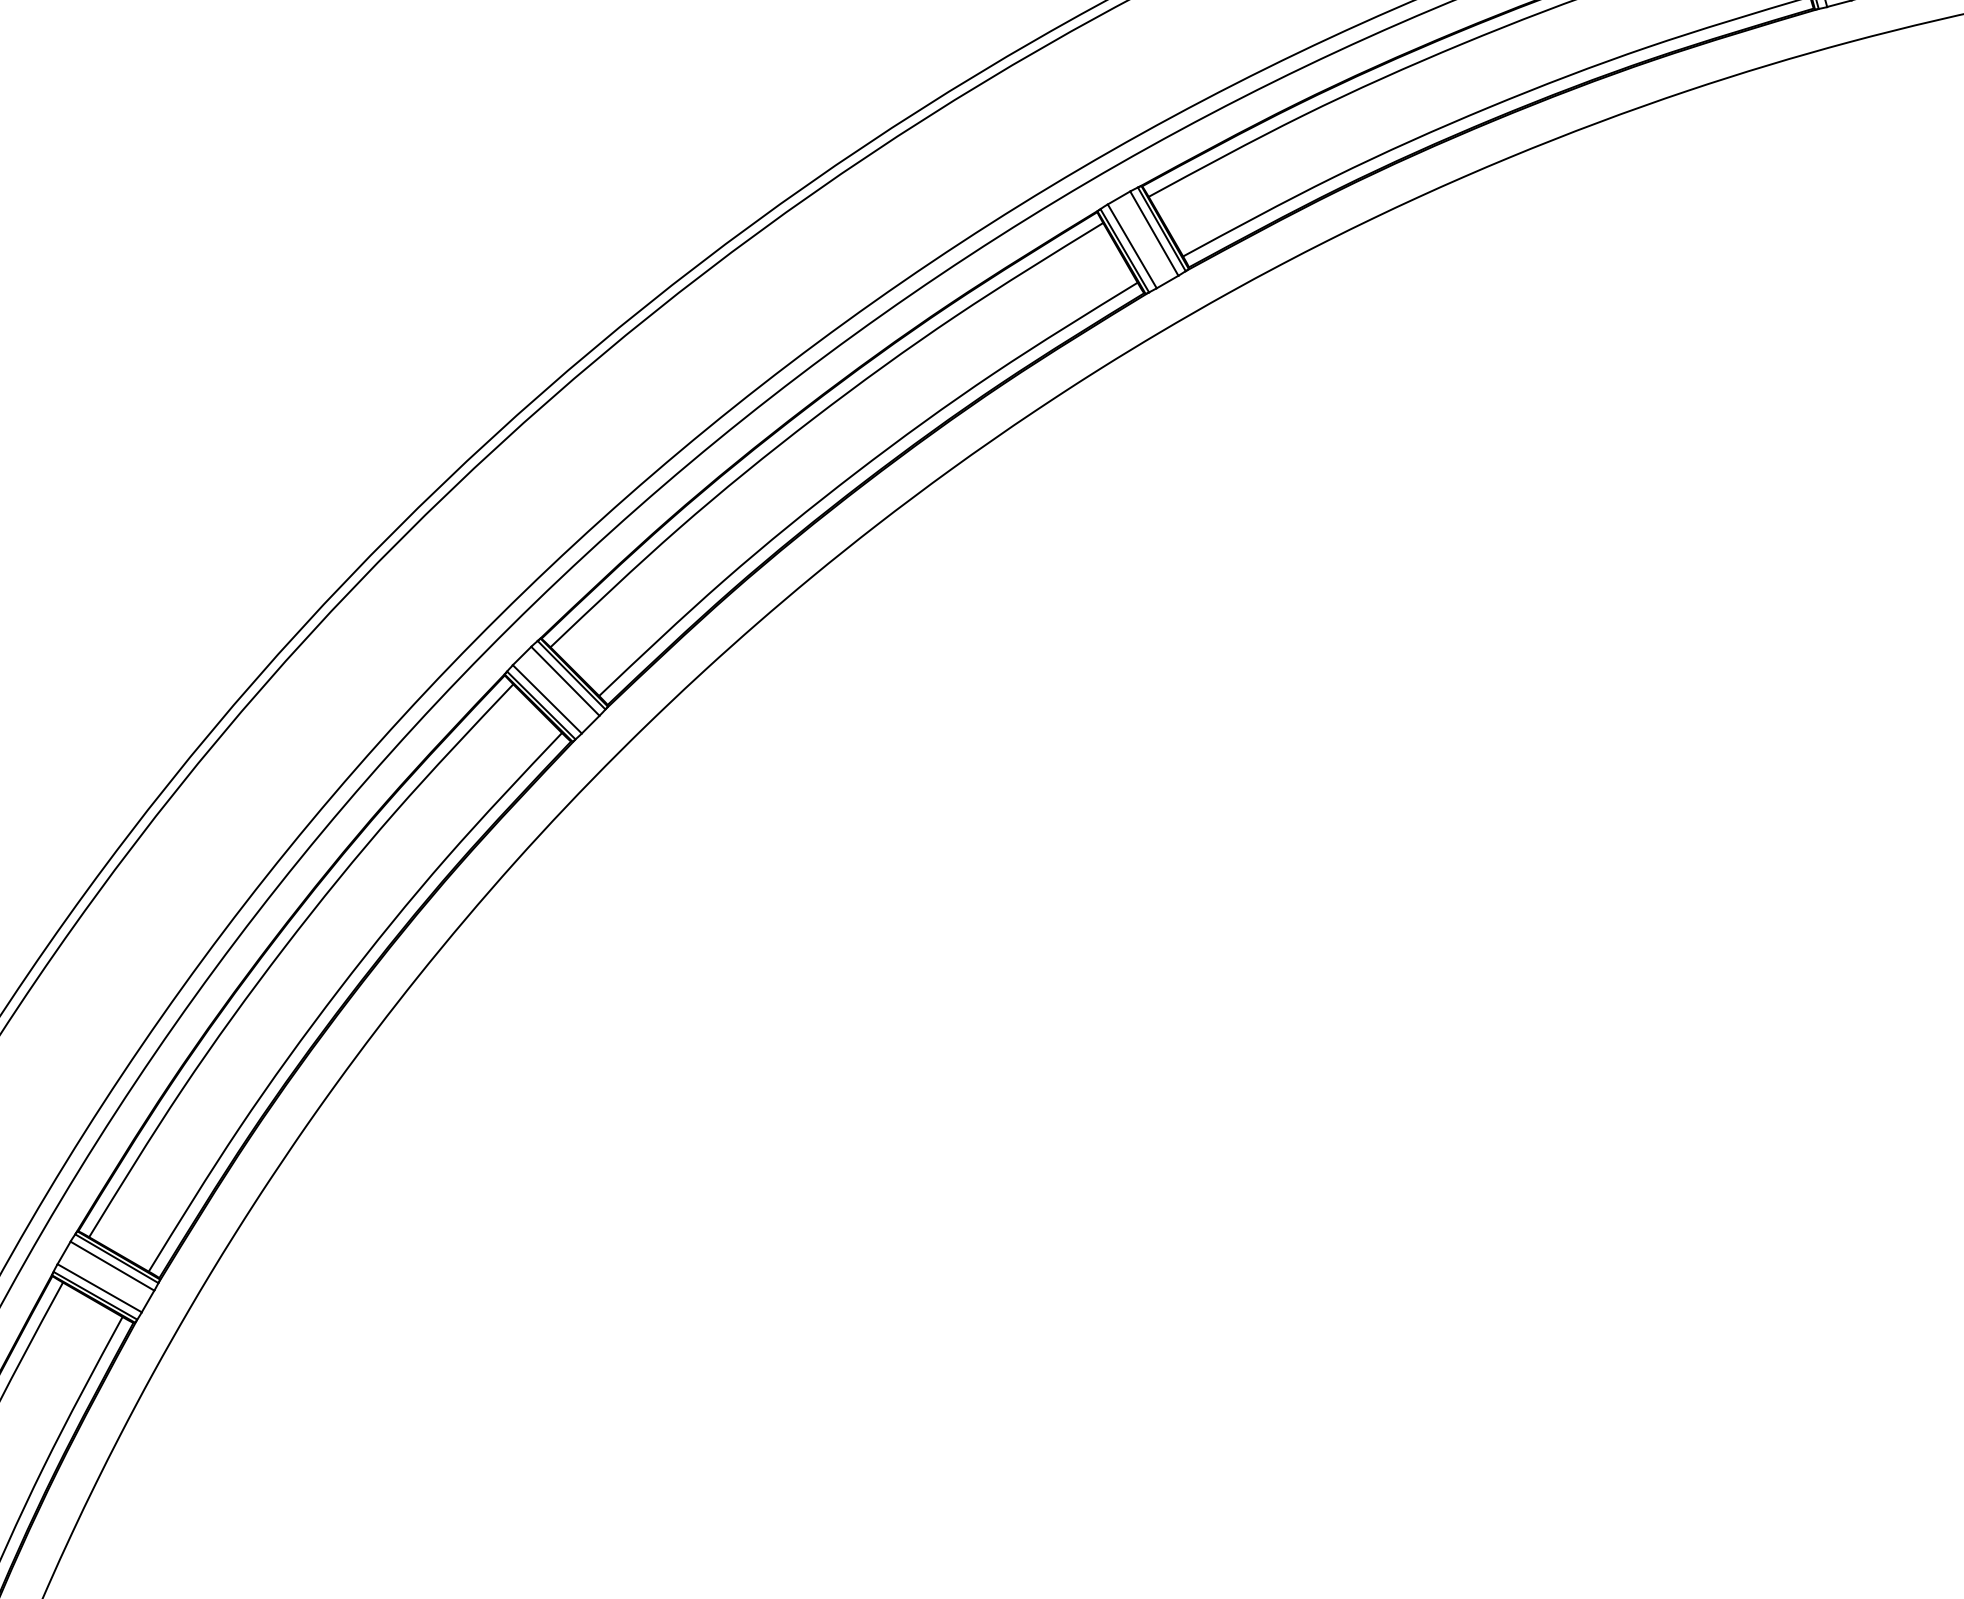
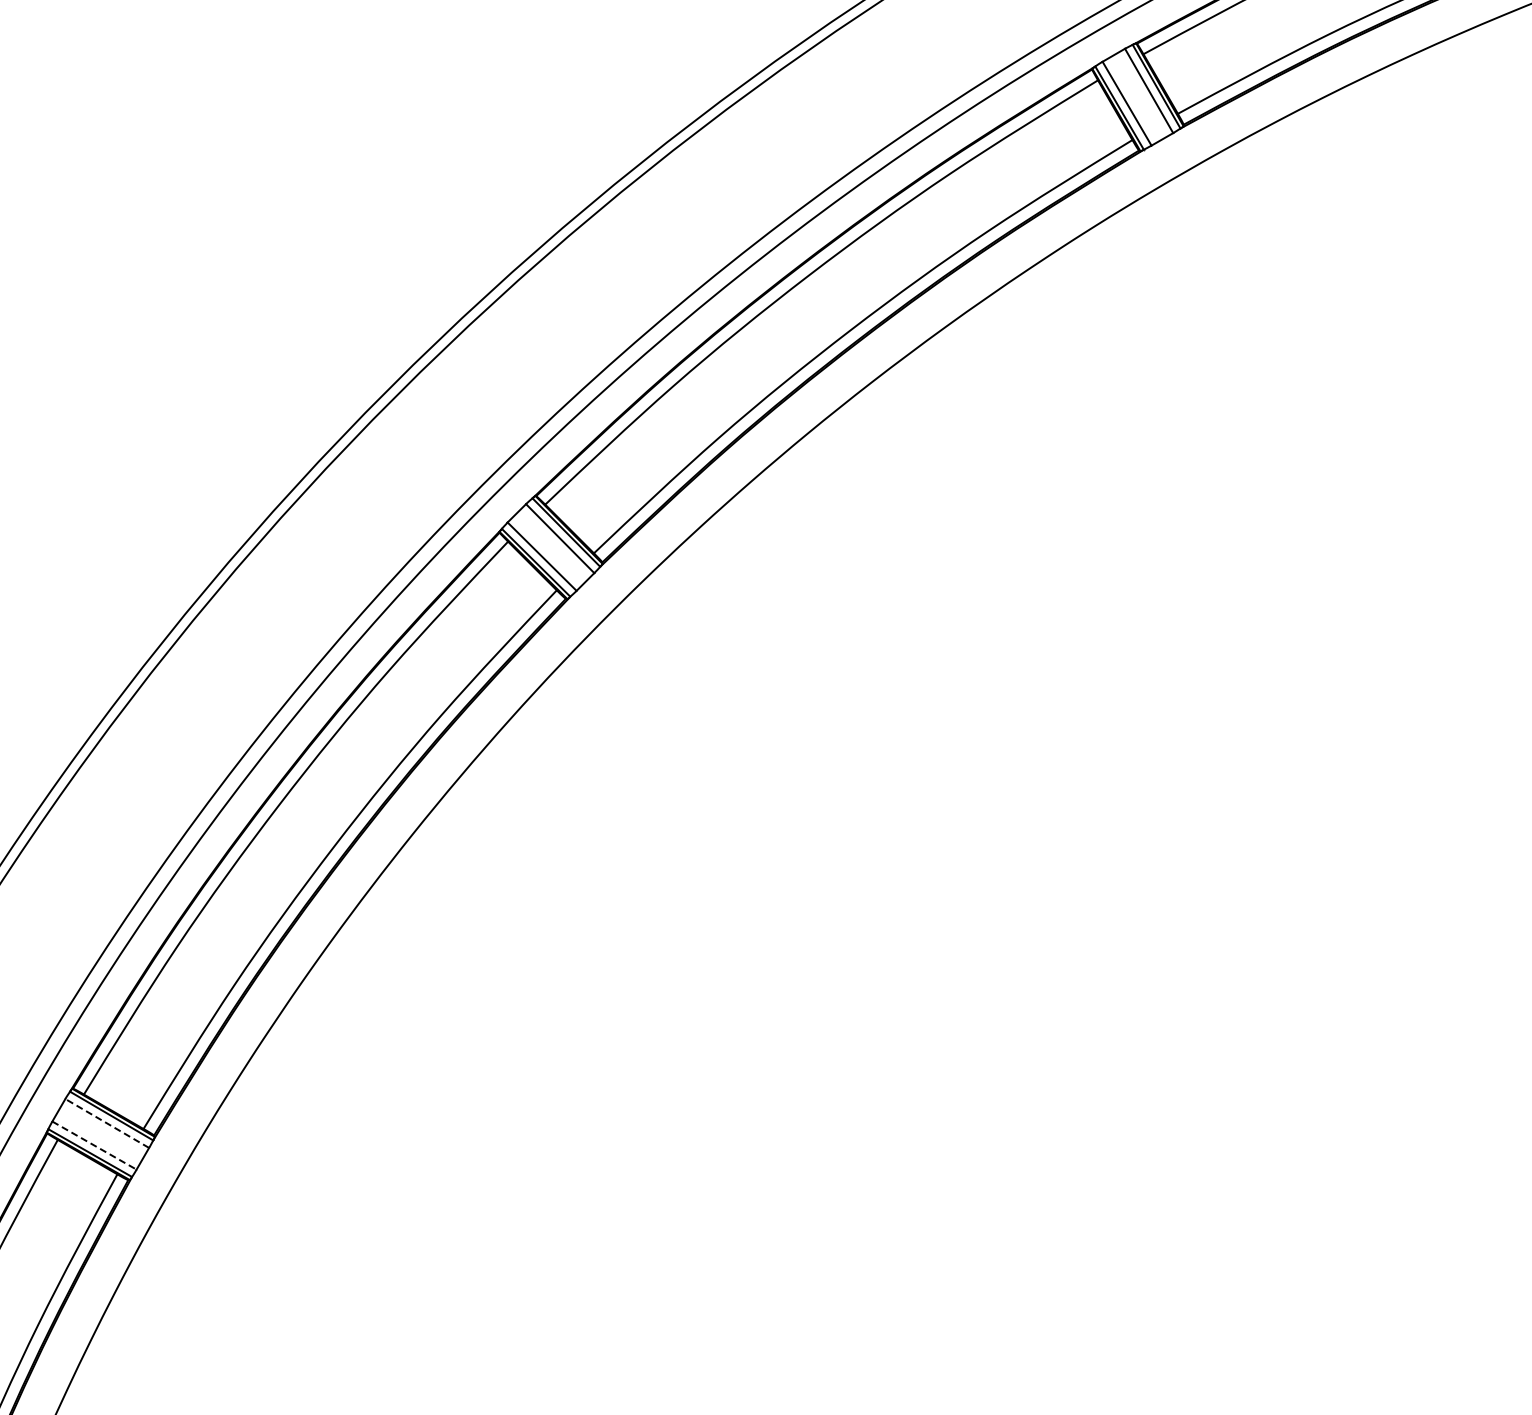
line: (112, 1265) -> (107, 1122), solid -> dashed
line: (100, 1288) -> (95, 1145), solid -> dashed

